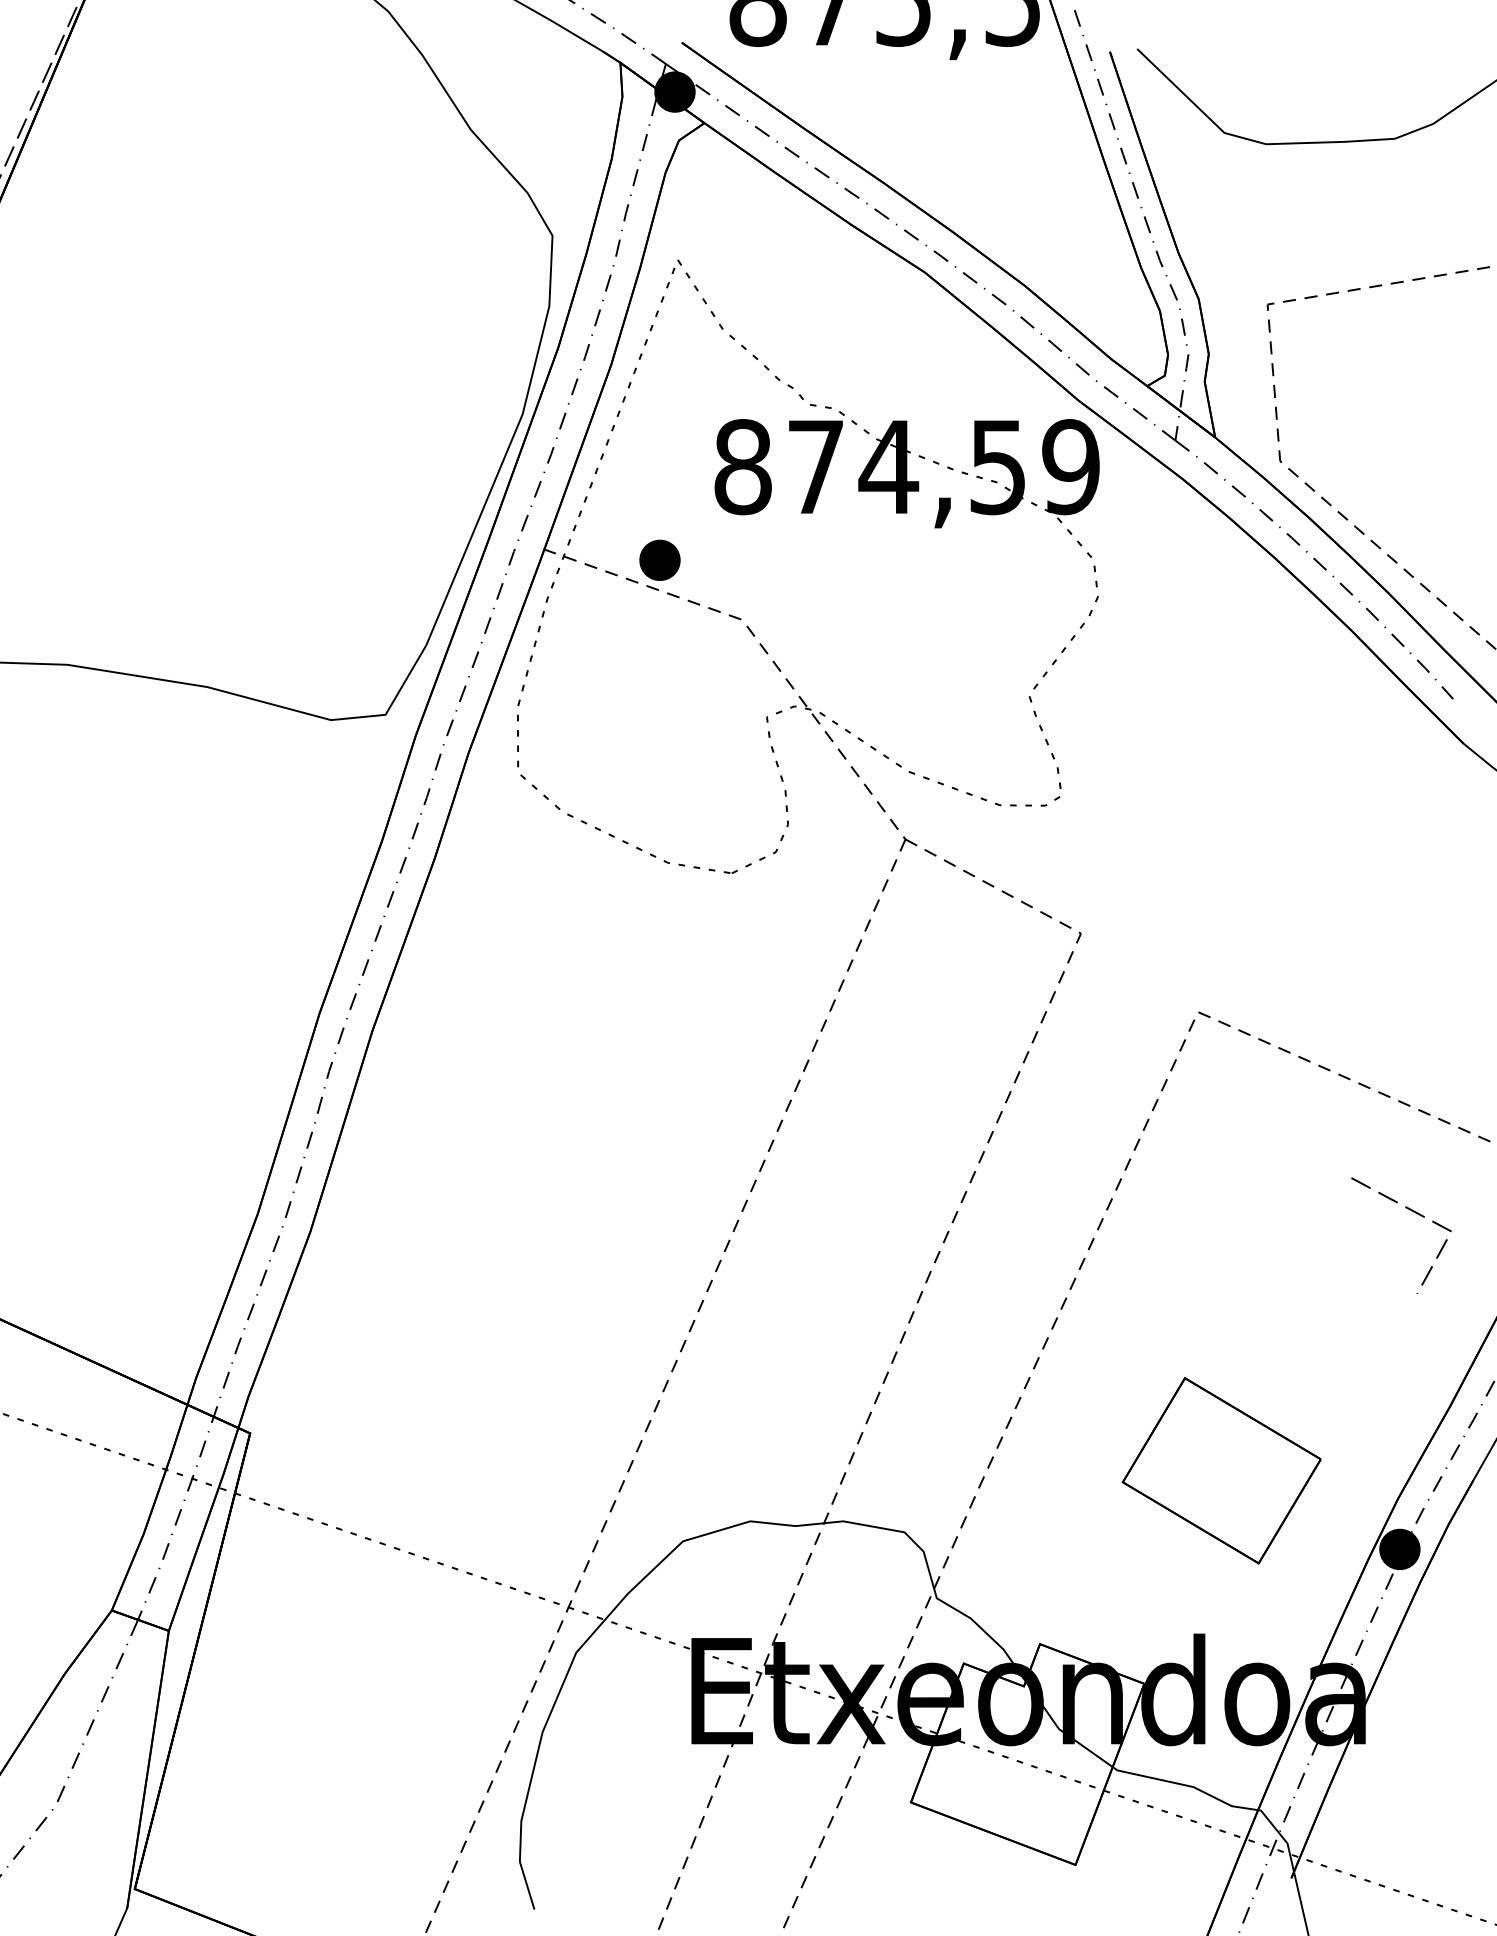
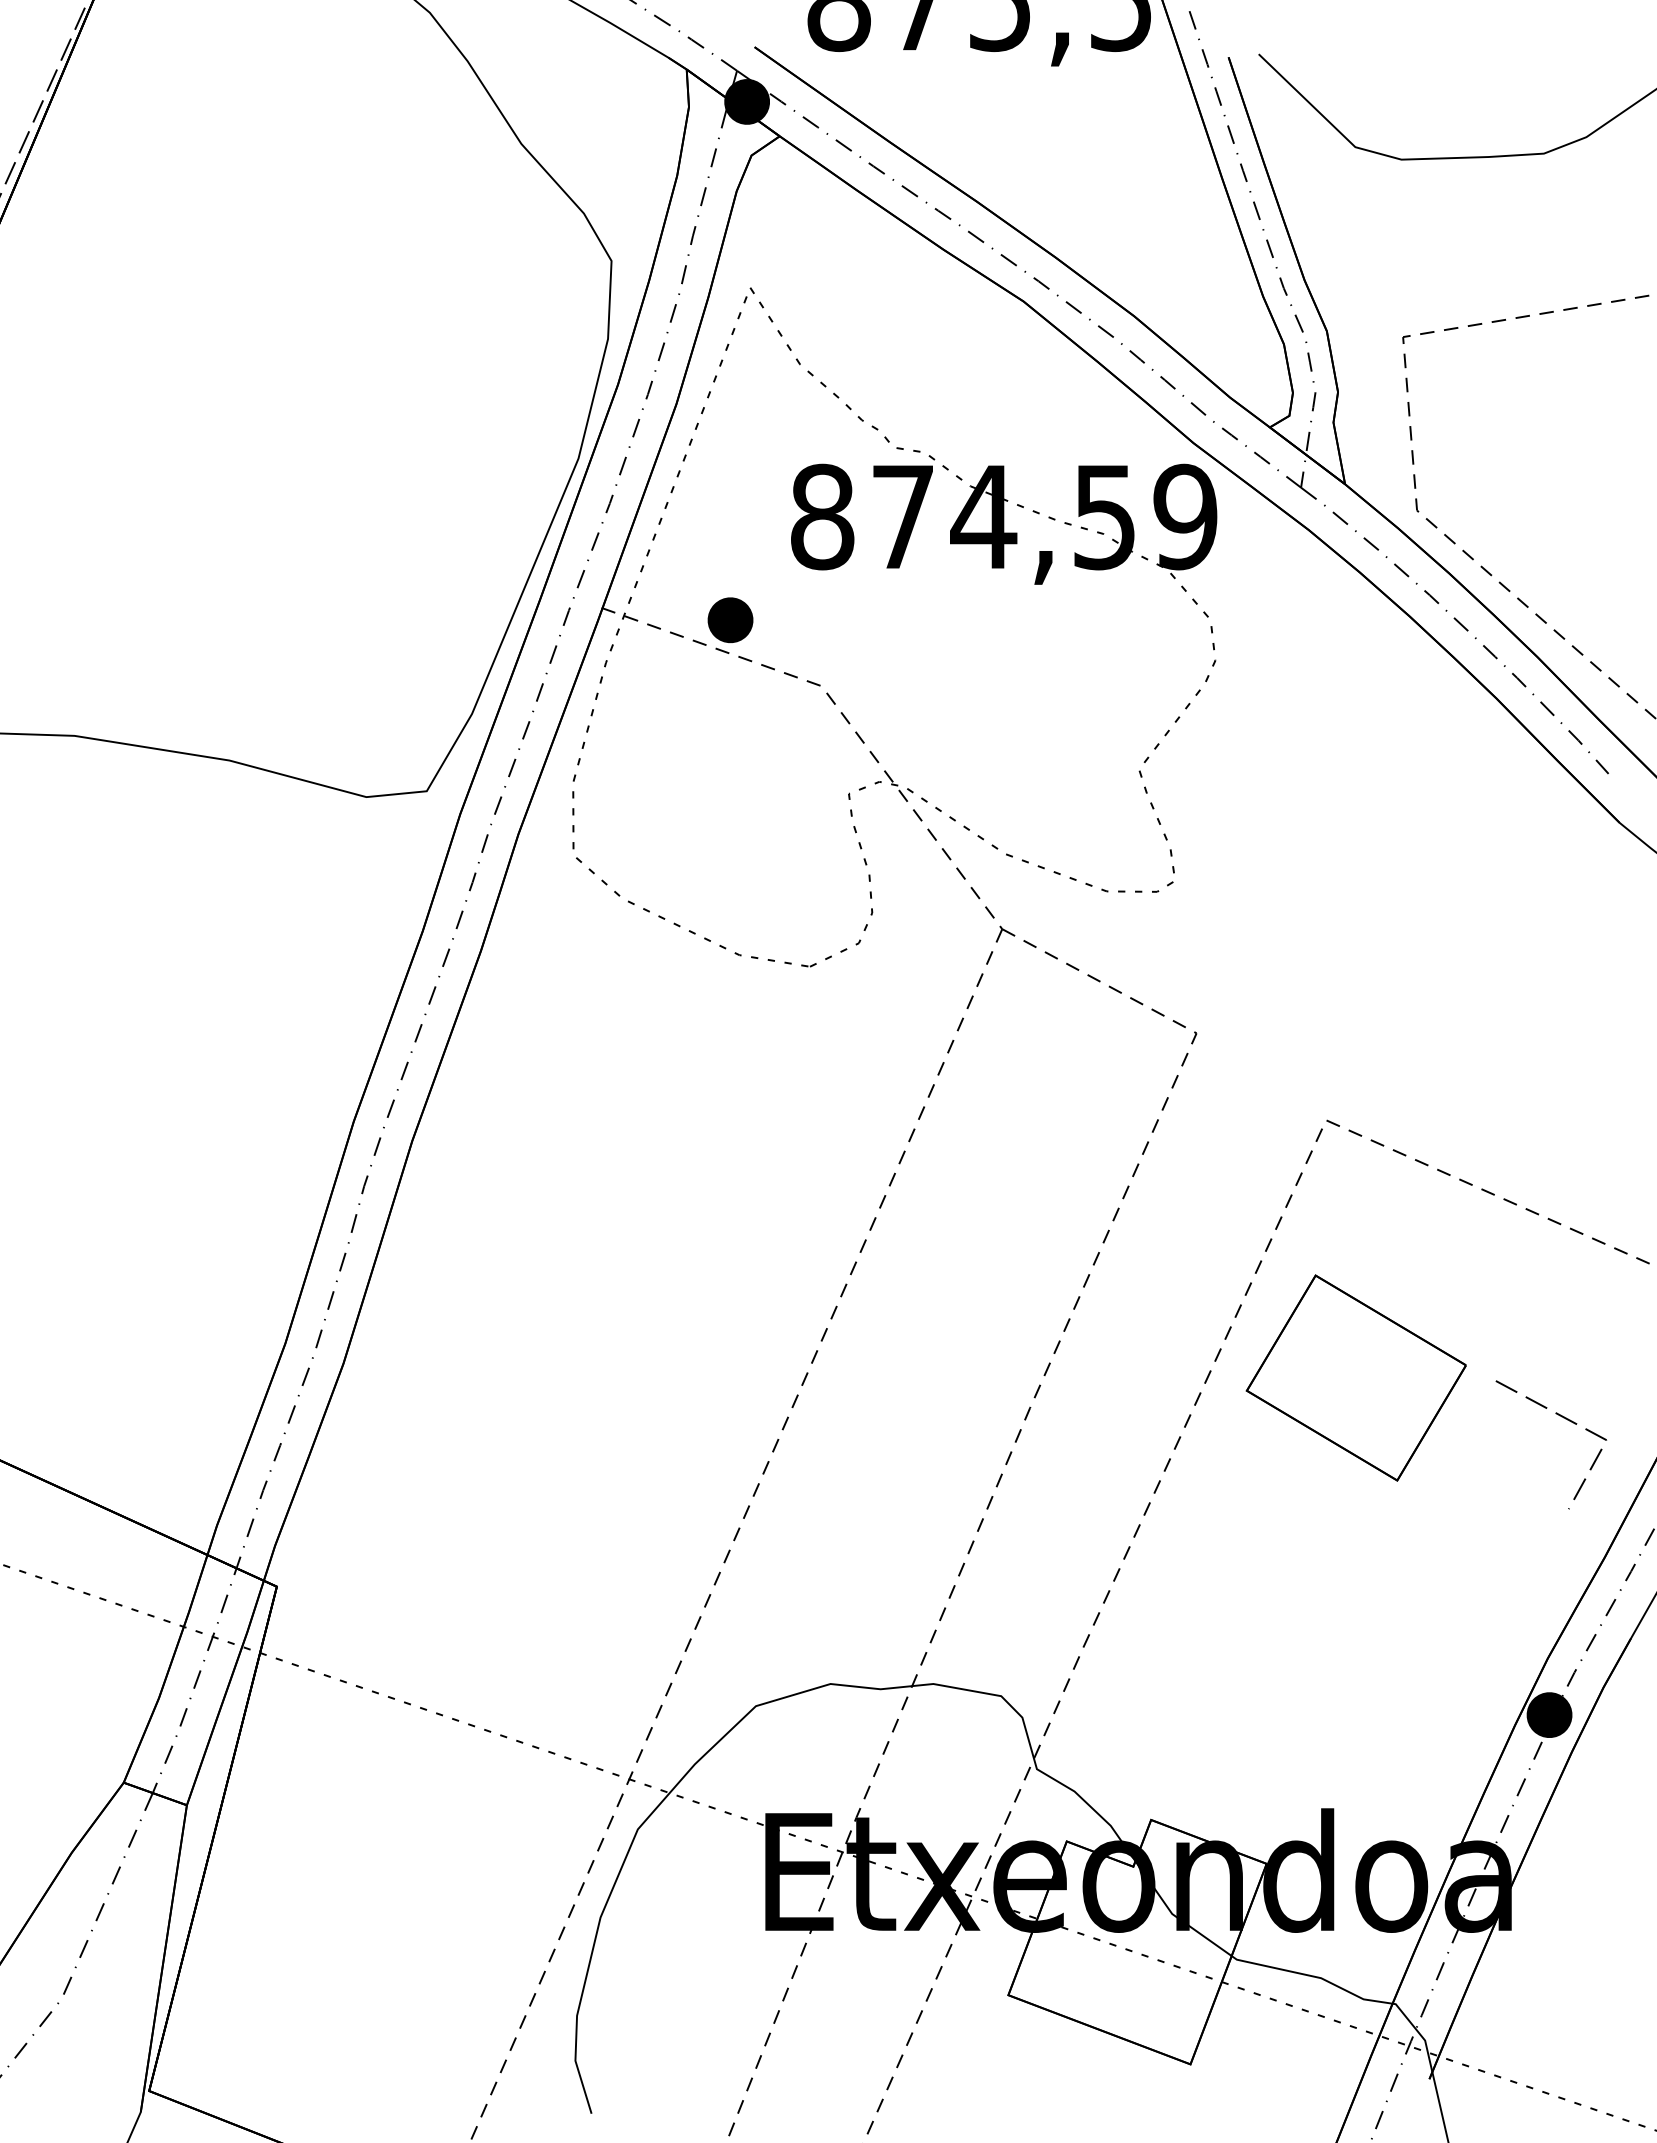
line: (1412, 1211) -> (1563, 1418), moved
part: (1220, 1470) -> (1355, 1377), moved

